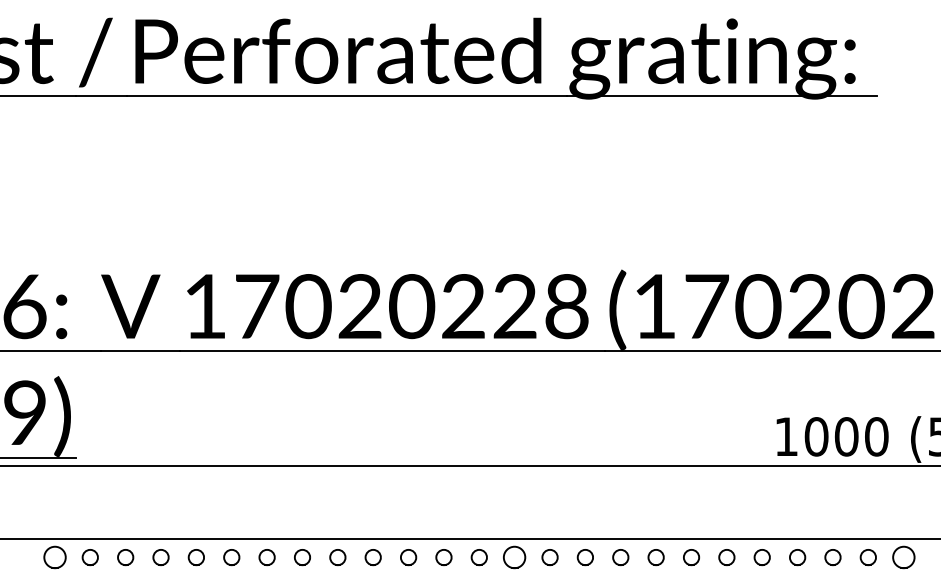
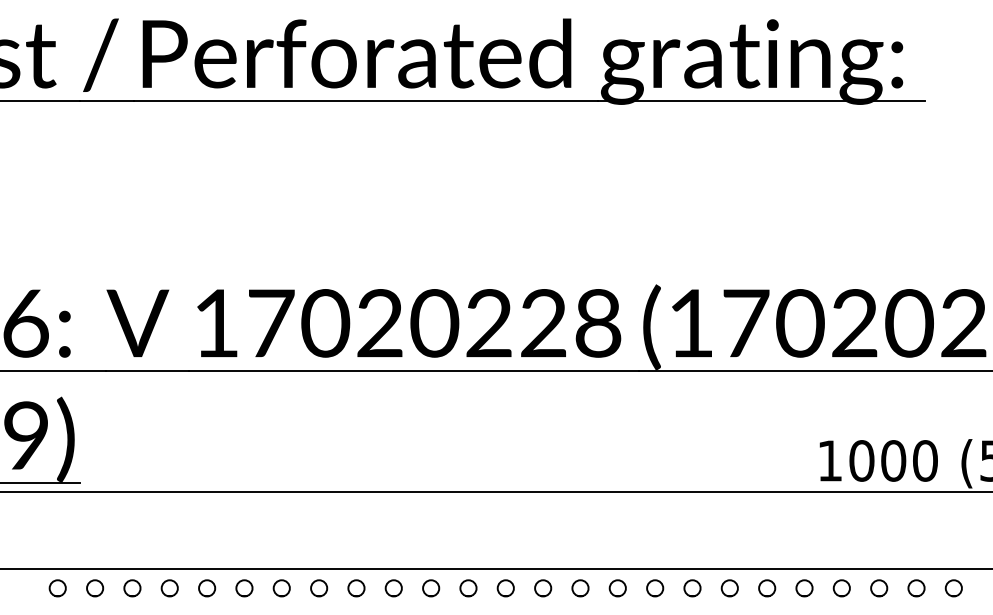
circle: (54, 557) -> (57, 588), size x0.71
circle: (515, 557) -> (543, 588), size x0.71
circle: (903, 557) -> (953, 588), size x0.71

